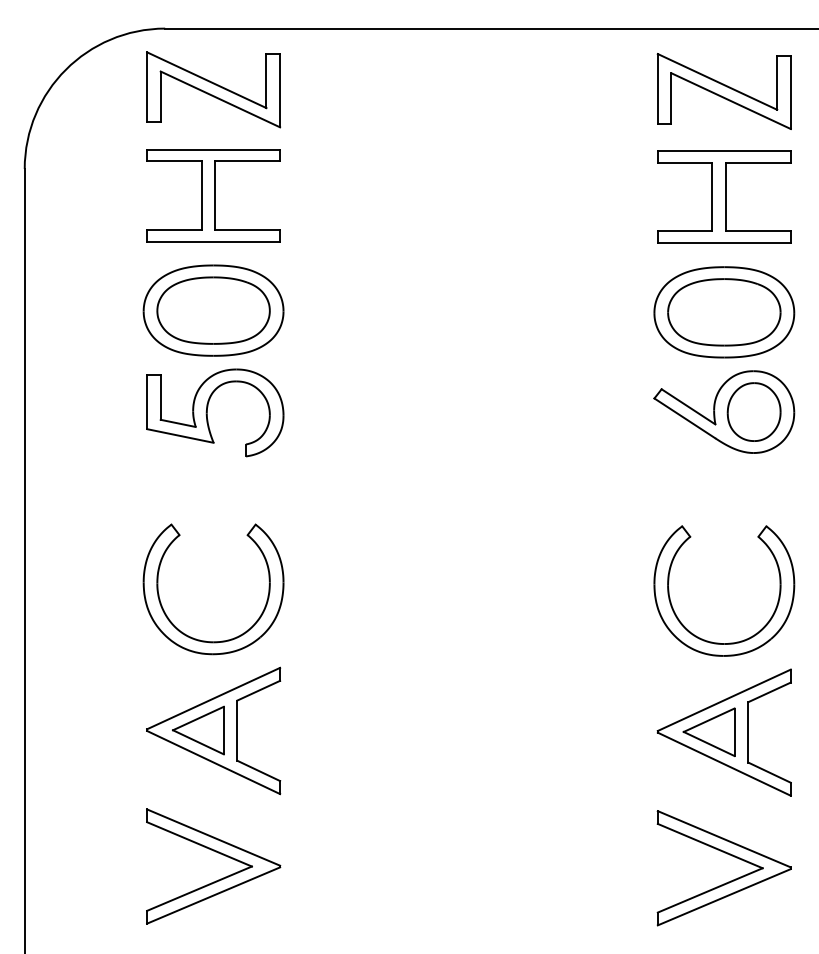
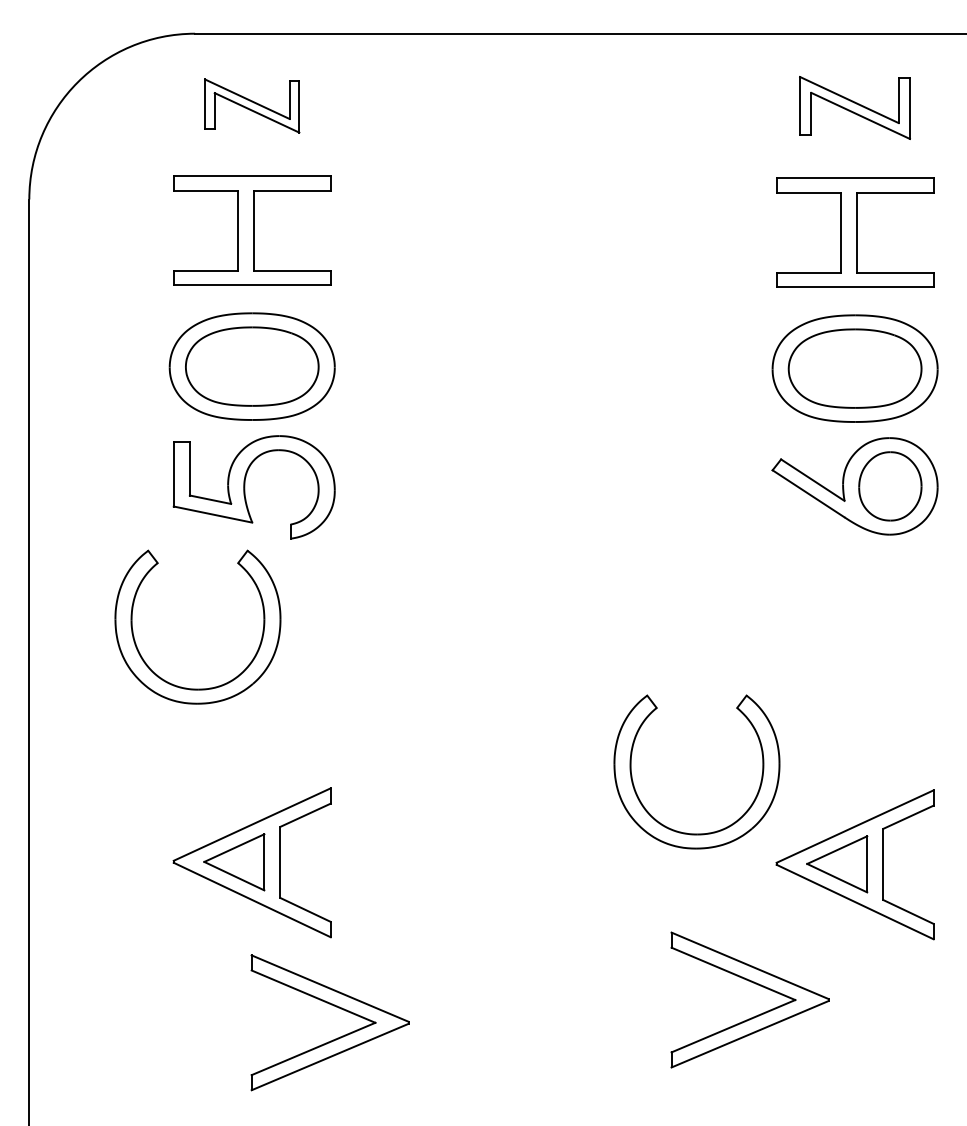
part: (213, 89) -> (252, 105), size x0.6
part: (723, 91) -> (854, 107), size x0.7
part: (205, 640) -> (188, 687), moved
part: (719, 642) -> (691, 832), moved
part: (220, 854) -> (338, 1008), moved
part: (730, 880) -> (757, 1014), moved

